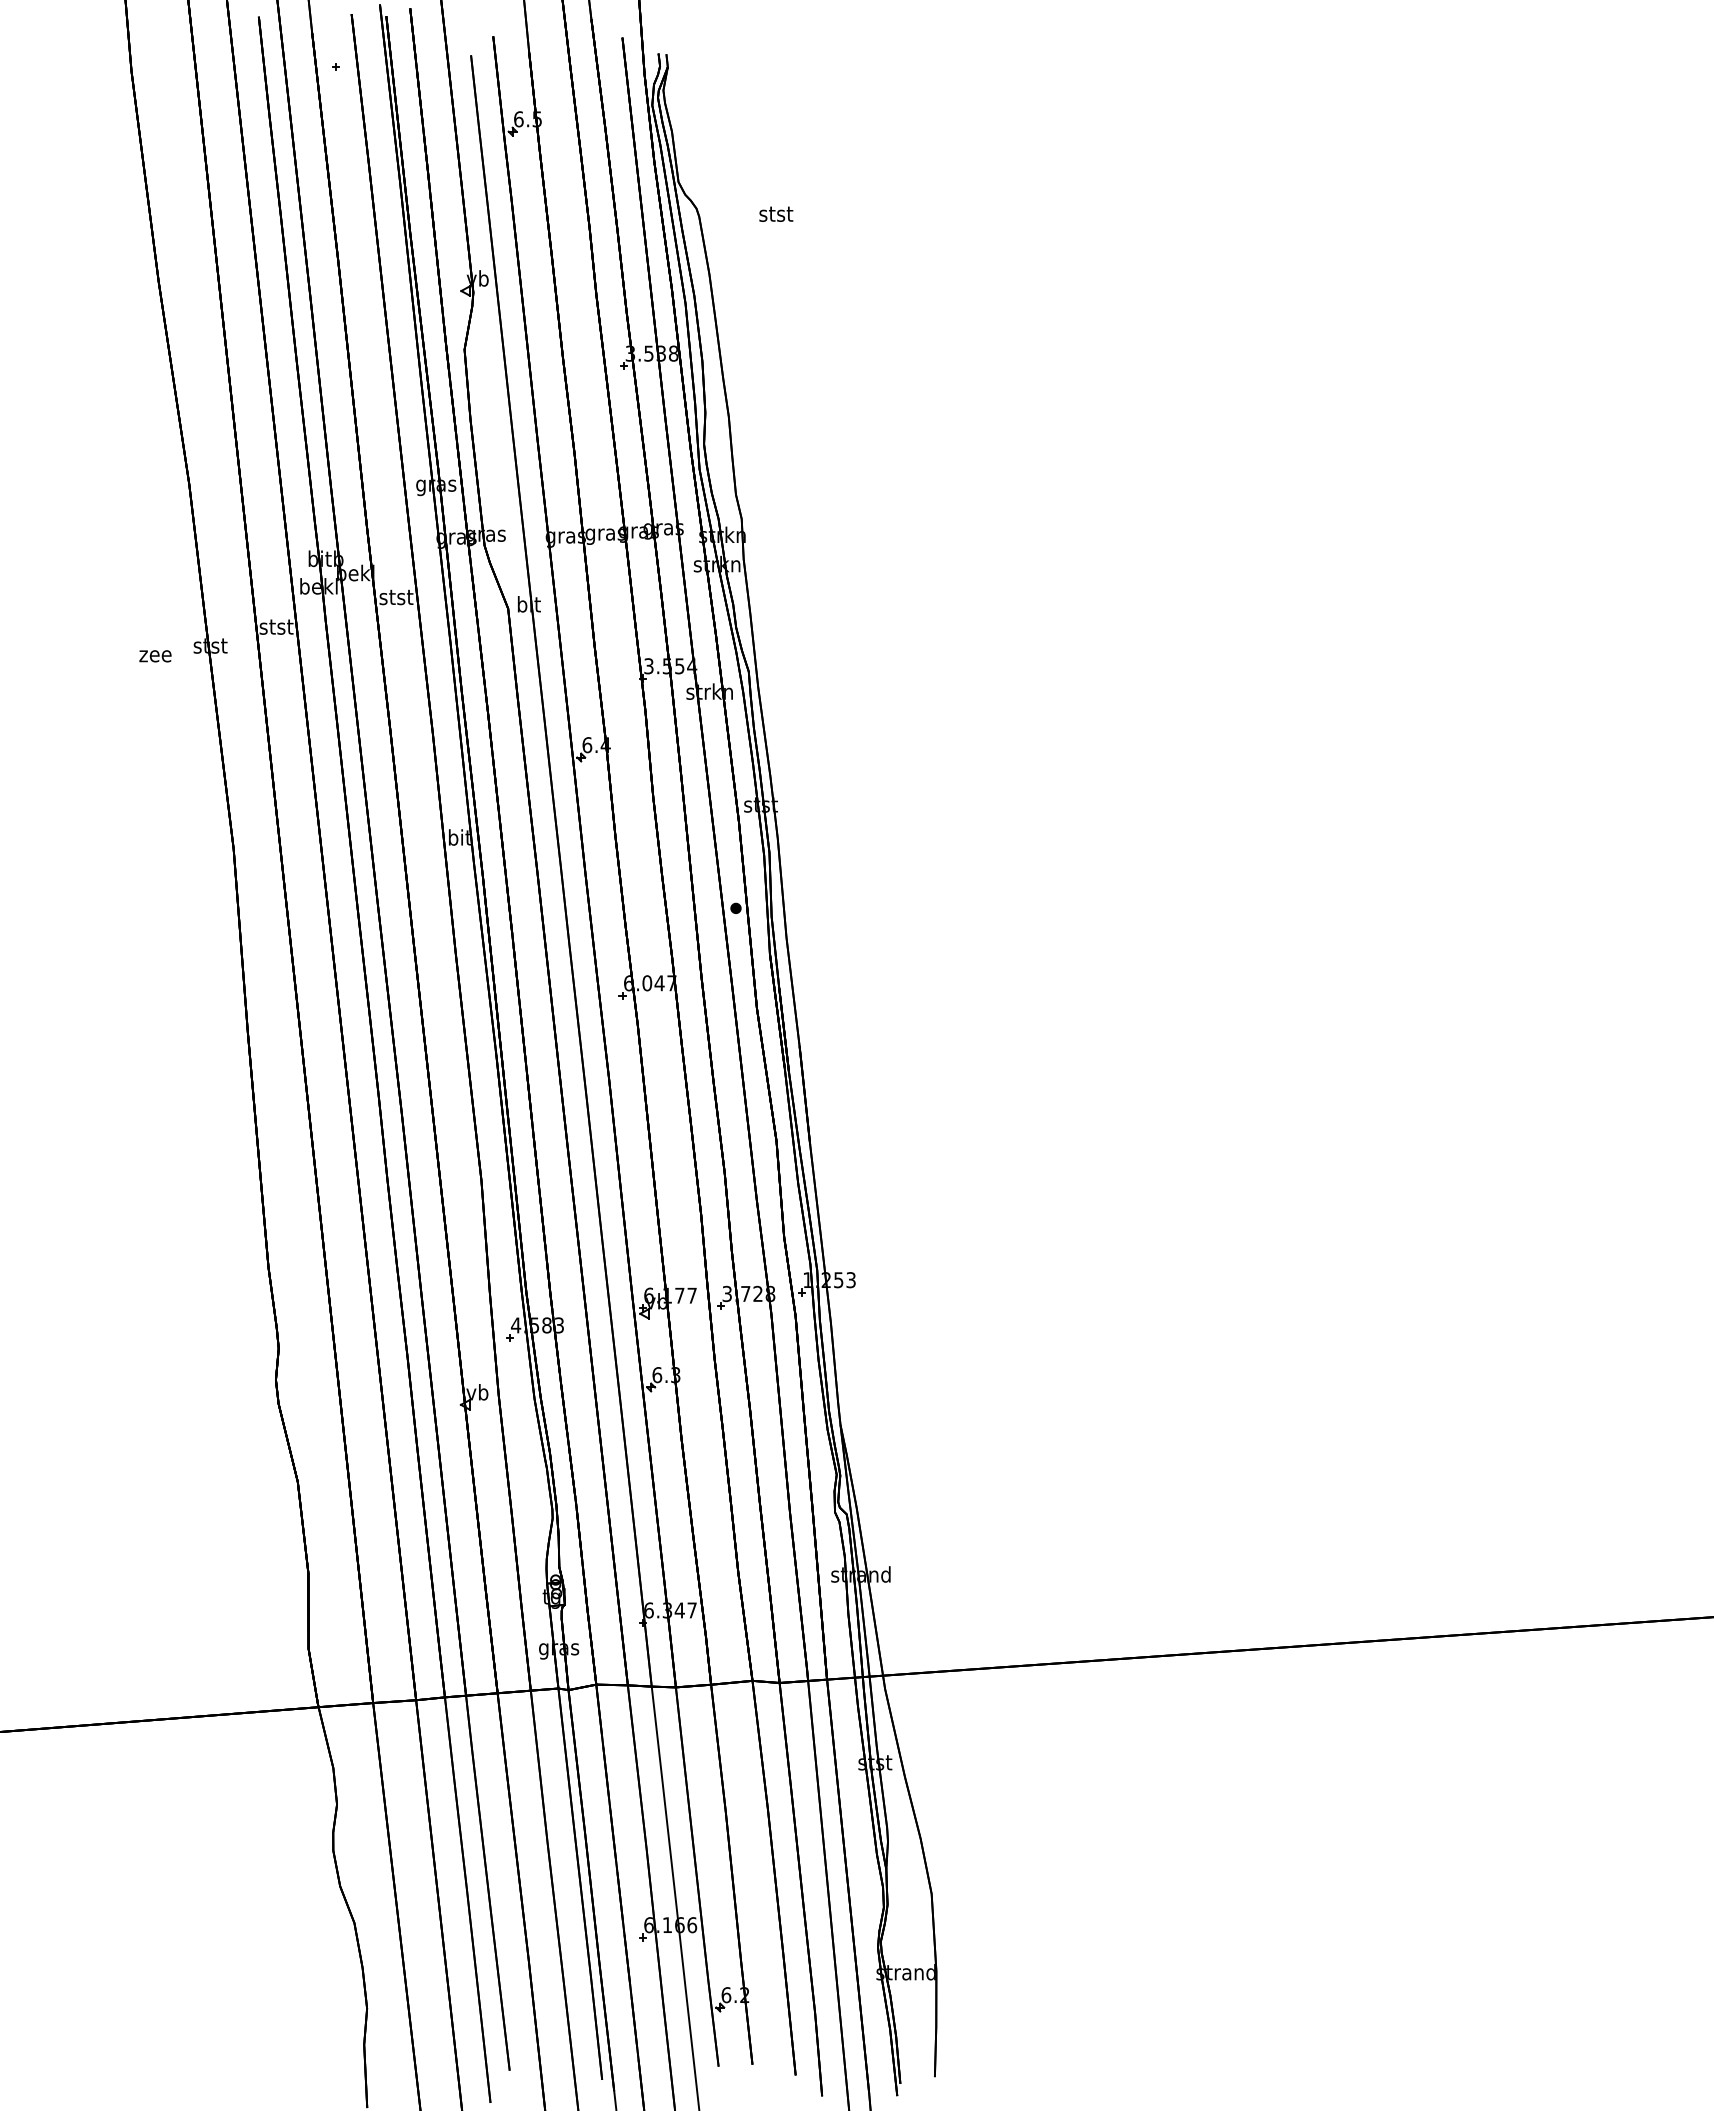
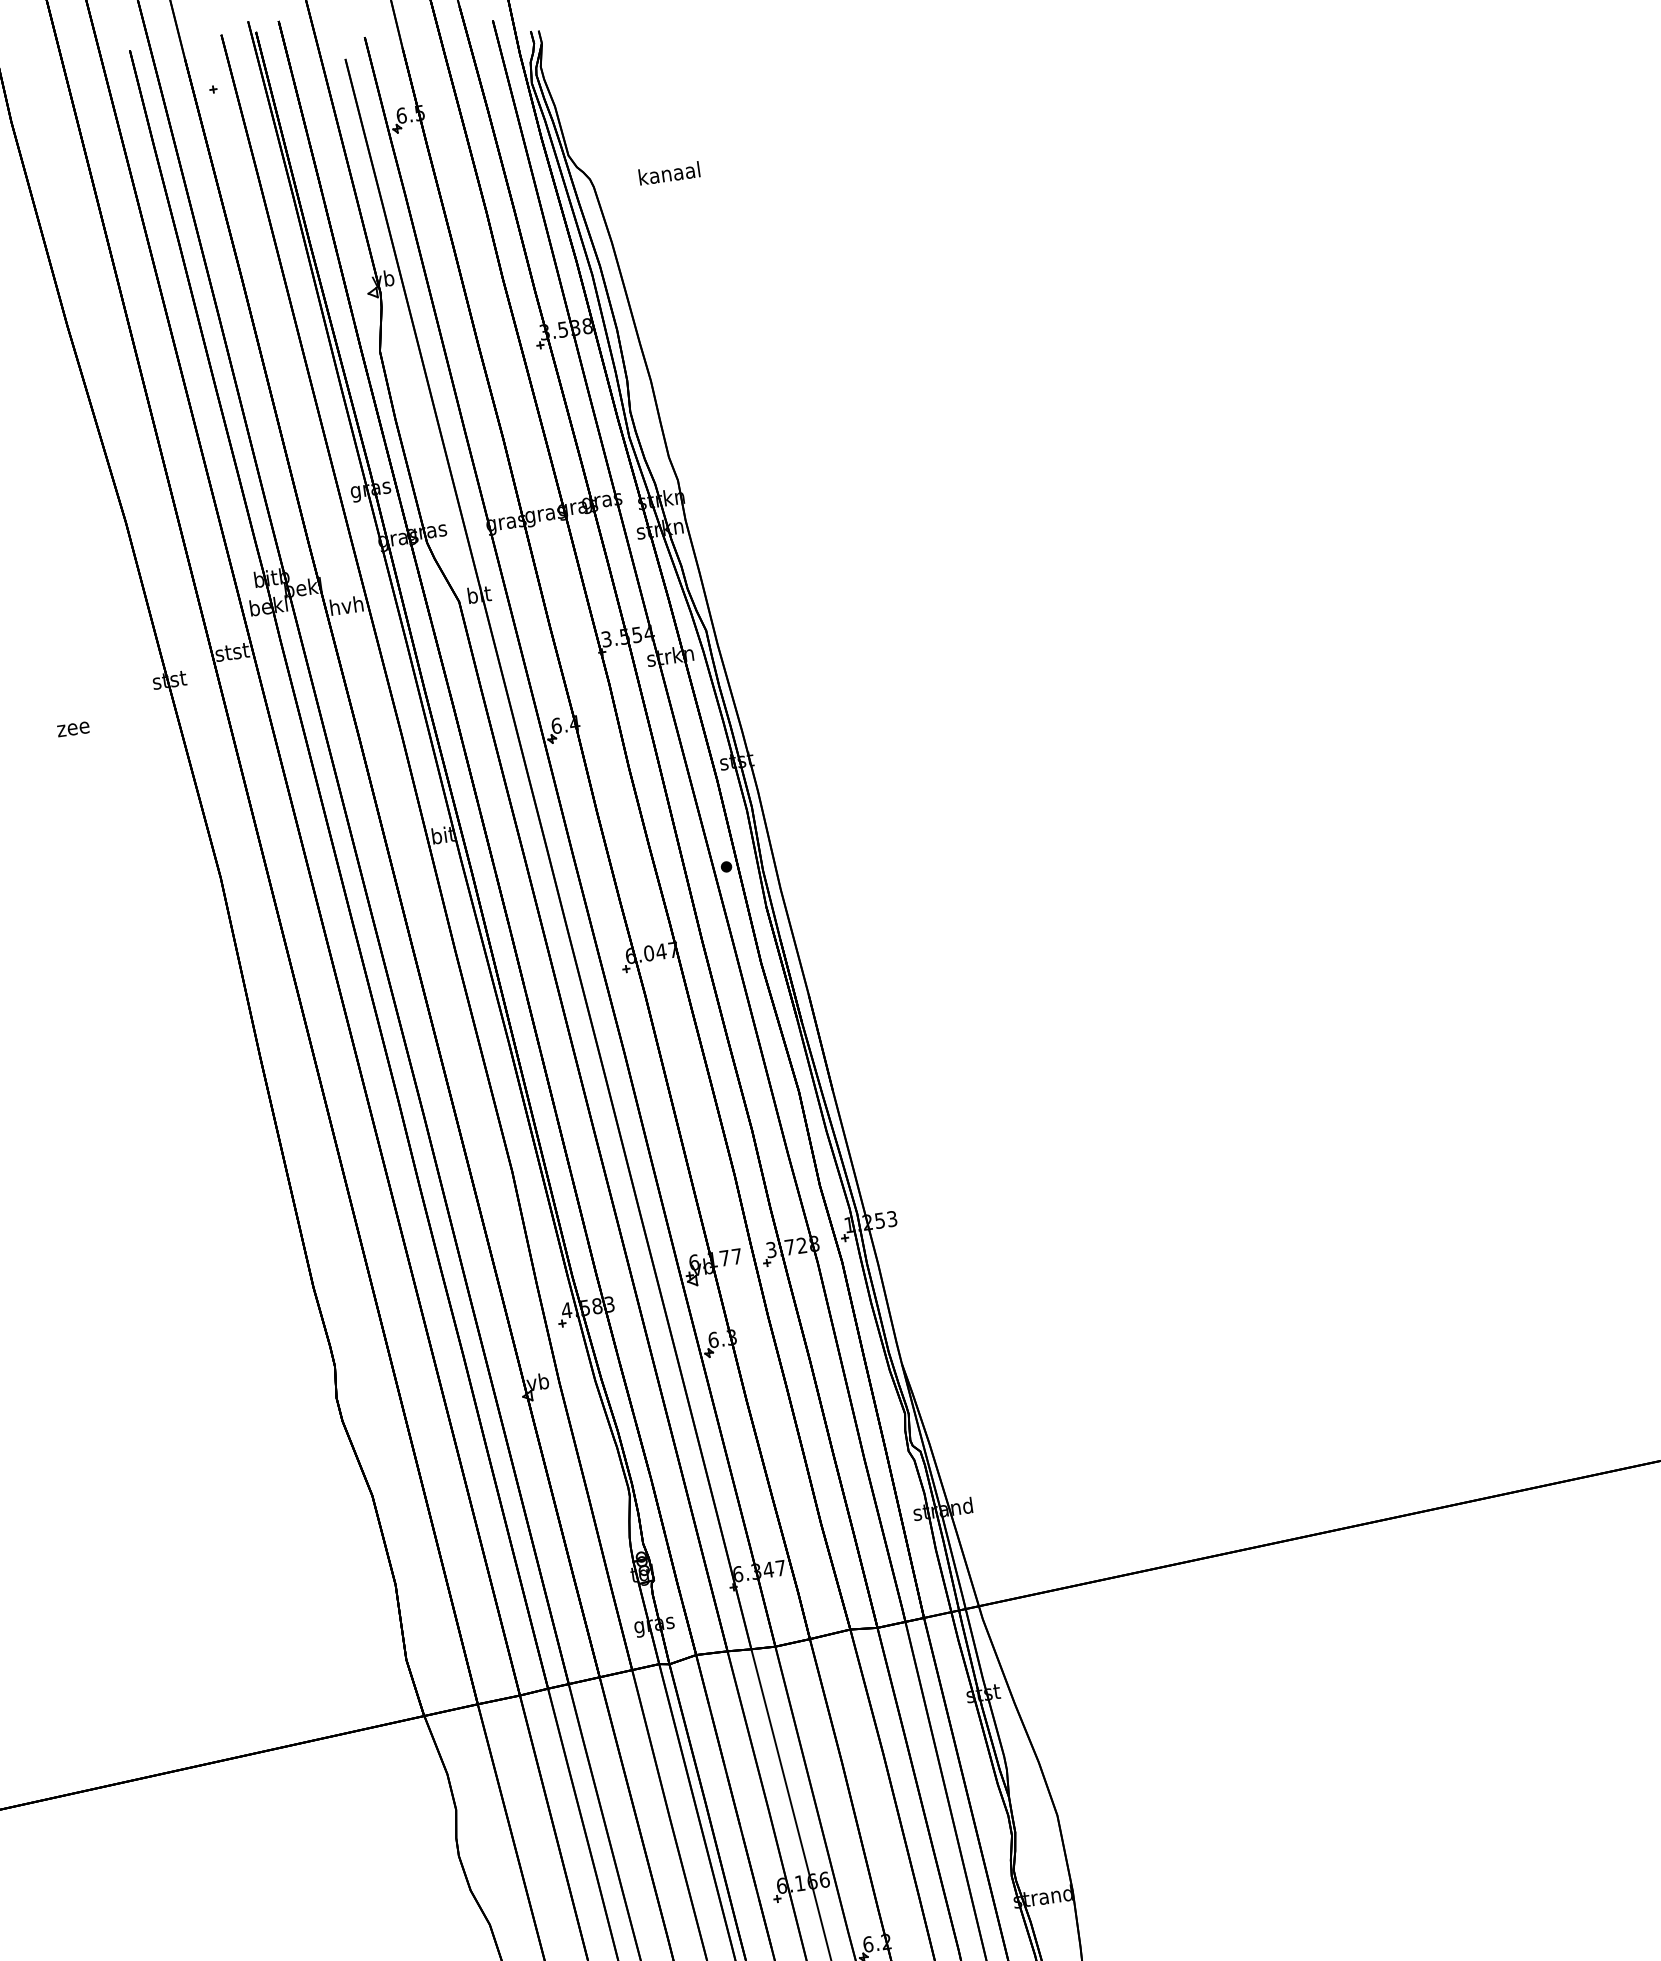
text: (775, 213) -> (668, 173), stst -> kanaal
text: (396, 596) -> (346, 605), stst -> hvh
text: (155, 656) -> (73, 729), moved

